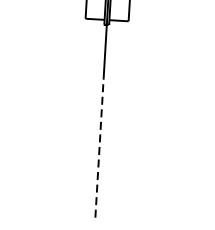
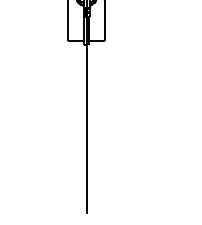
line: (99, 147) -> (86, 152), dashed -> solid

